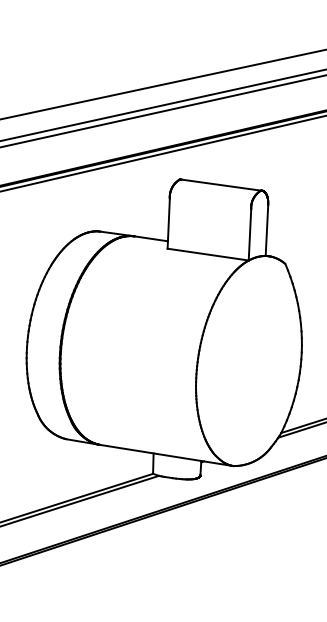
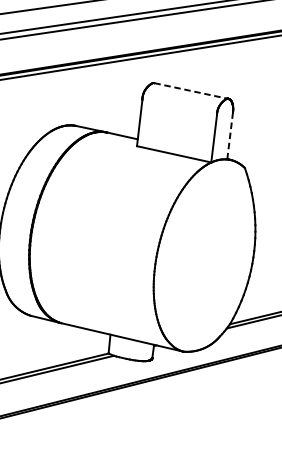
line: (221, 185) -> (191, 91), solid -> dashed
line: (266, 230) -> (229, 135), solid -> dashed

